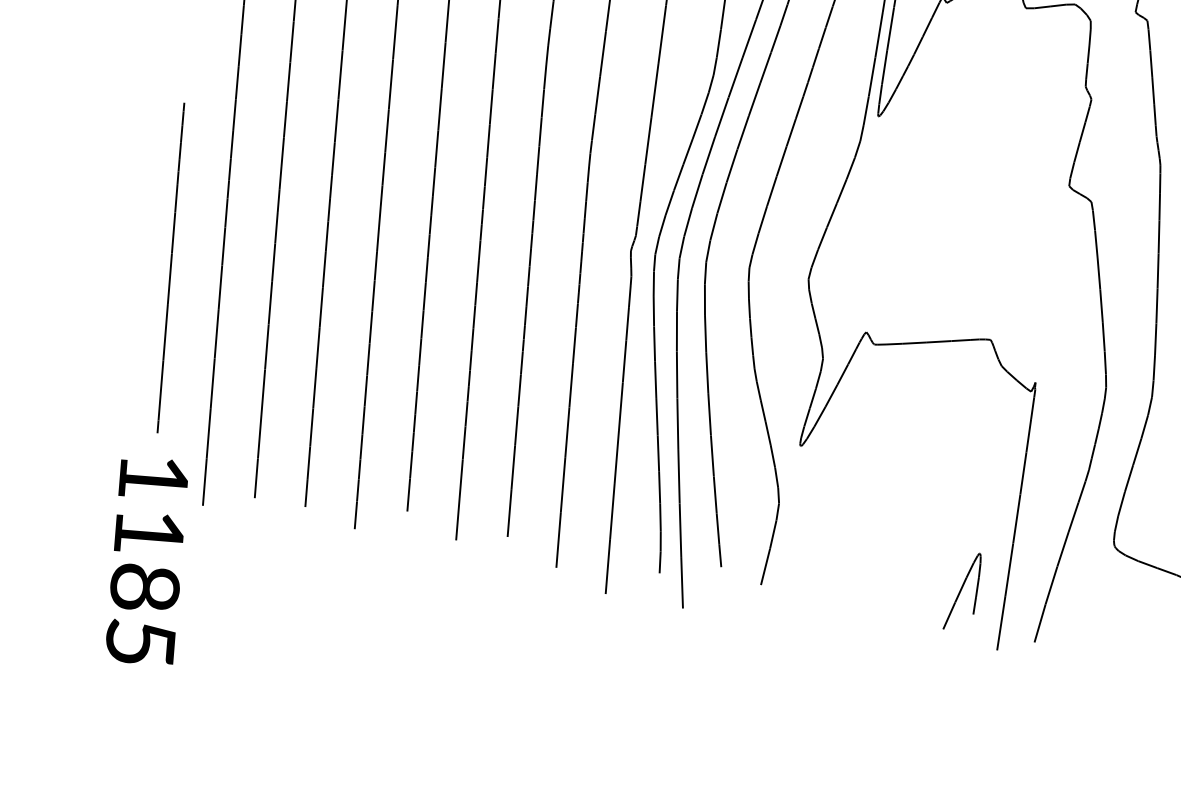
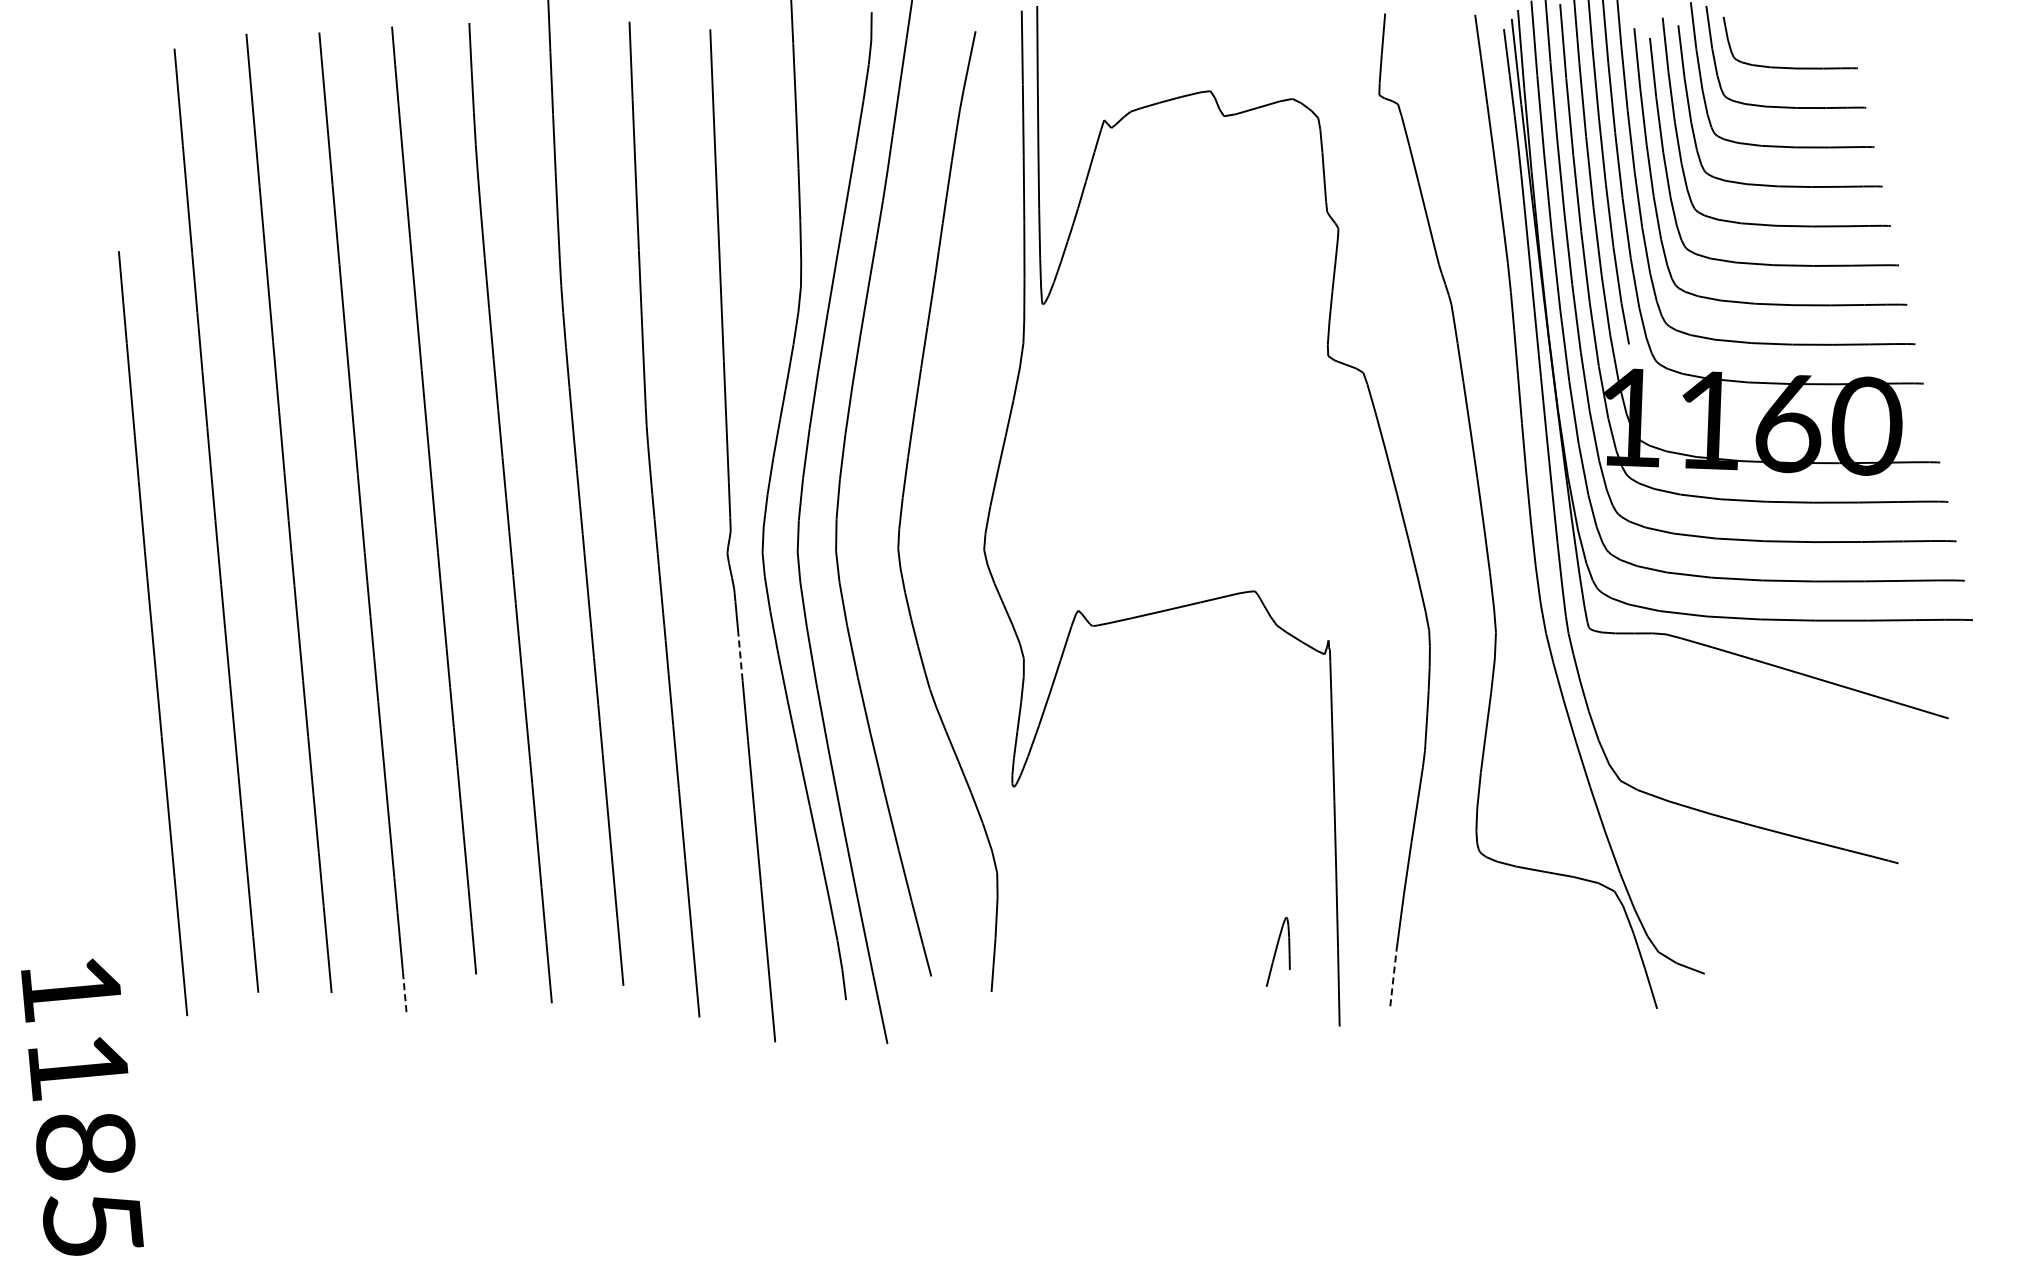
line: (170, 268) -> (84, 689), removed
line: (627, 323) -> (740, 656), solid -> dashed
line: (355, 515) -> (404, 992), solid -> dashed
text: (147, 560) -> (82, 1106), moved
part: (963, 591) -> (1278, 951), size x0.6
line: (1040, 622) -> (1393, 977), solid -> dashed

